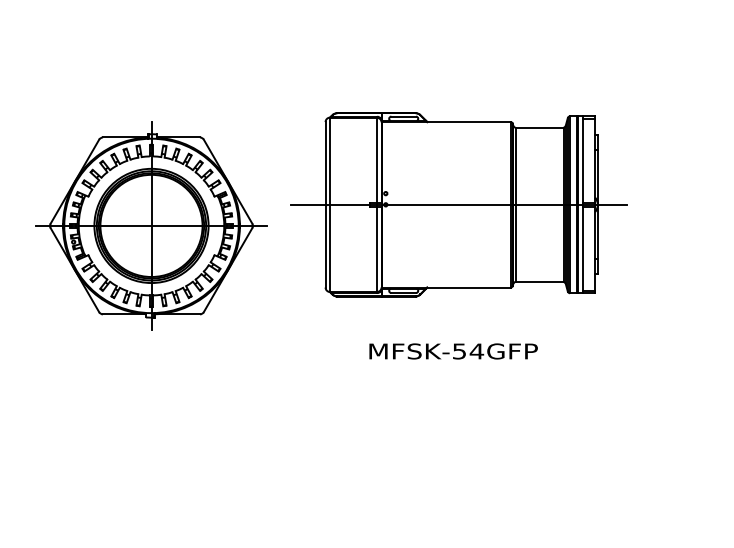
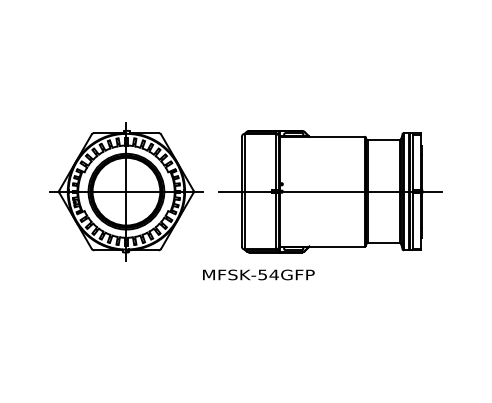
part: (459, 204) -> (330, 191), moved
text: (453, 350) -> (258, 274), moved

